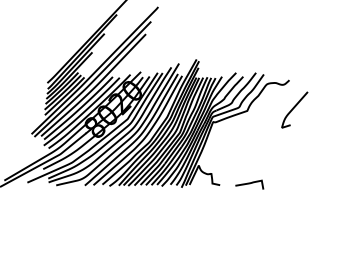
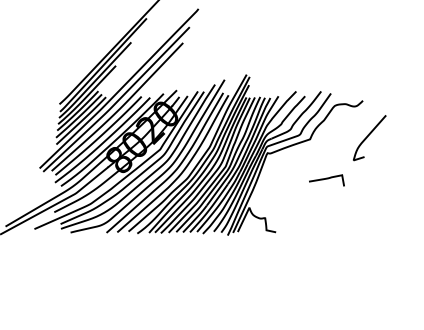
curve: (249, 184) -> (326, 180), moved

